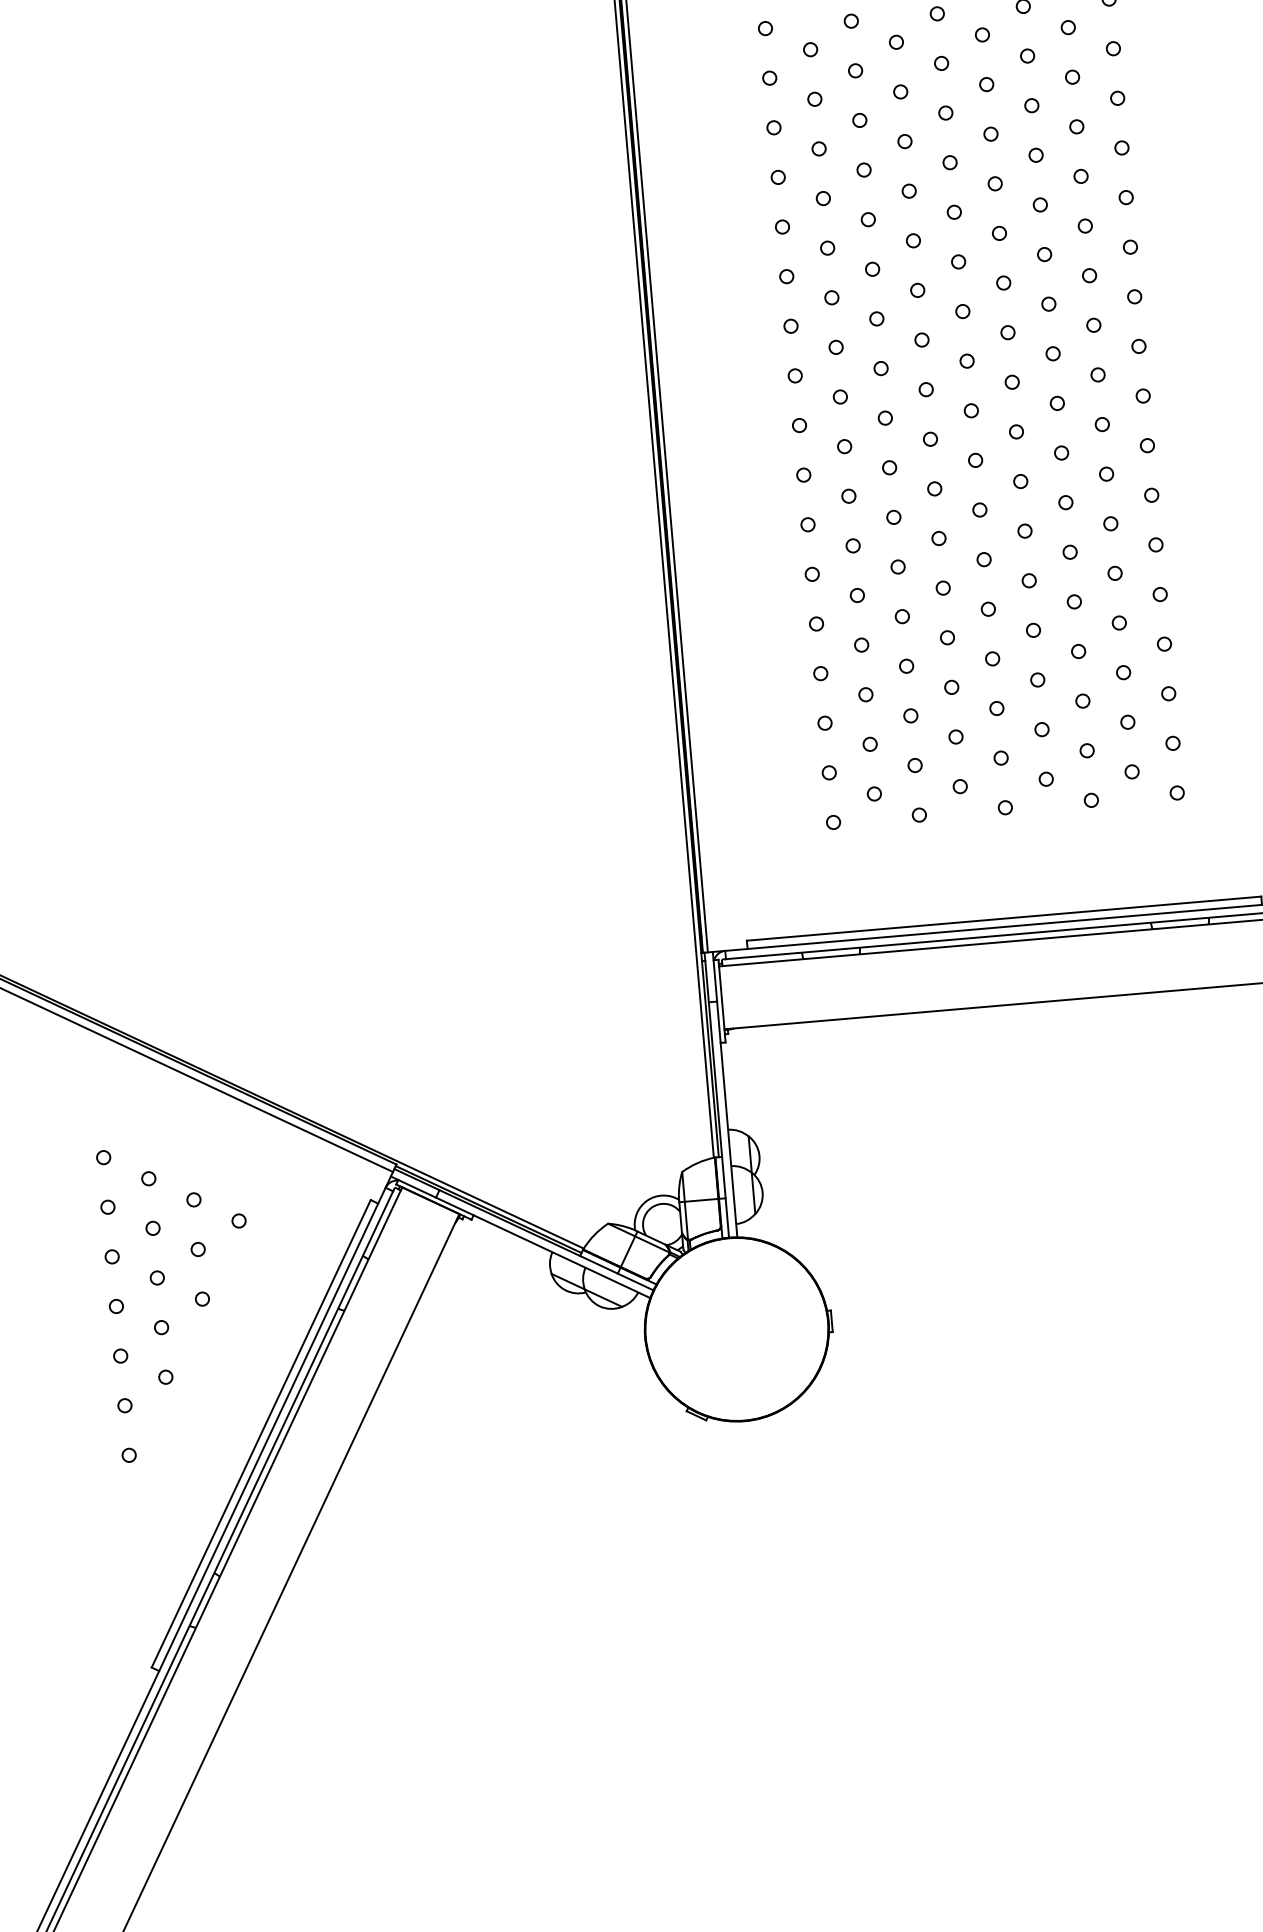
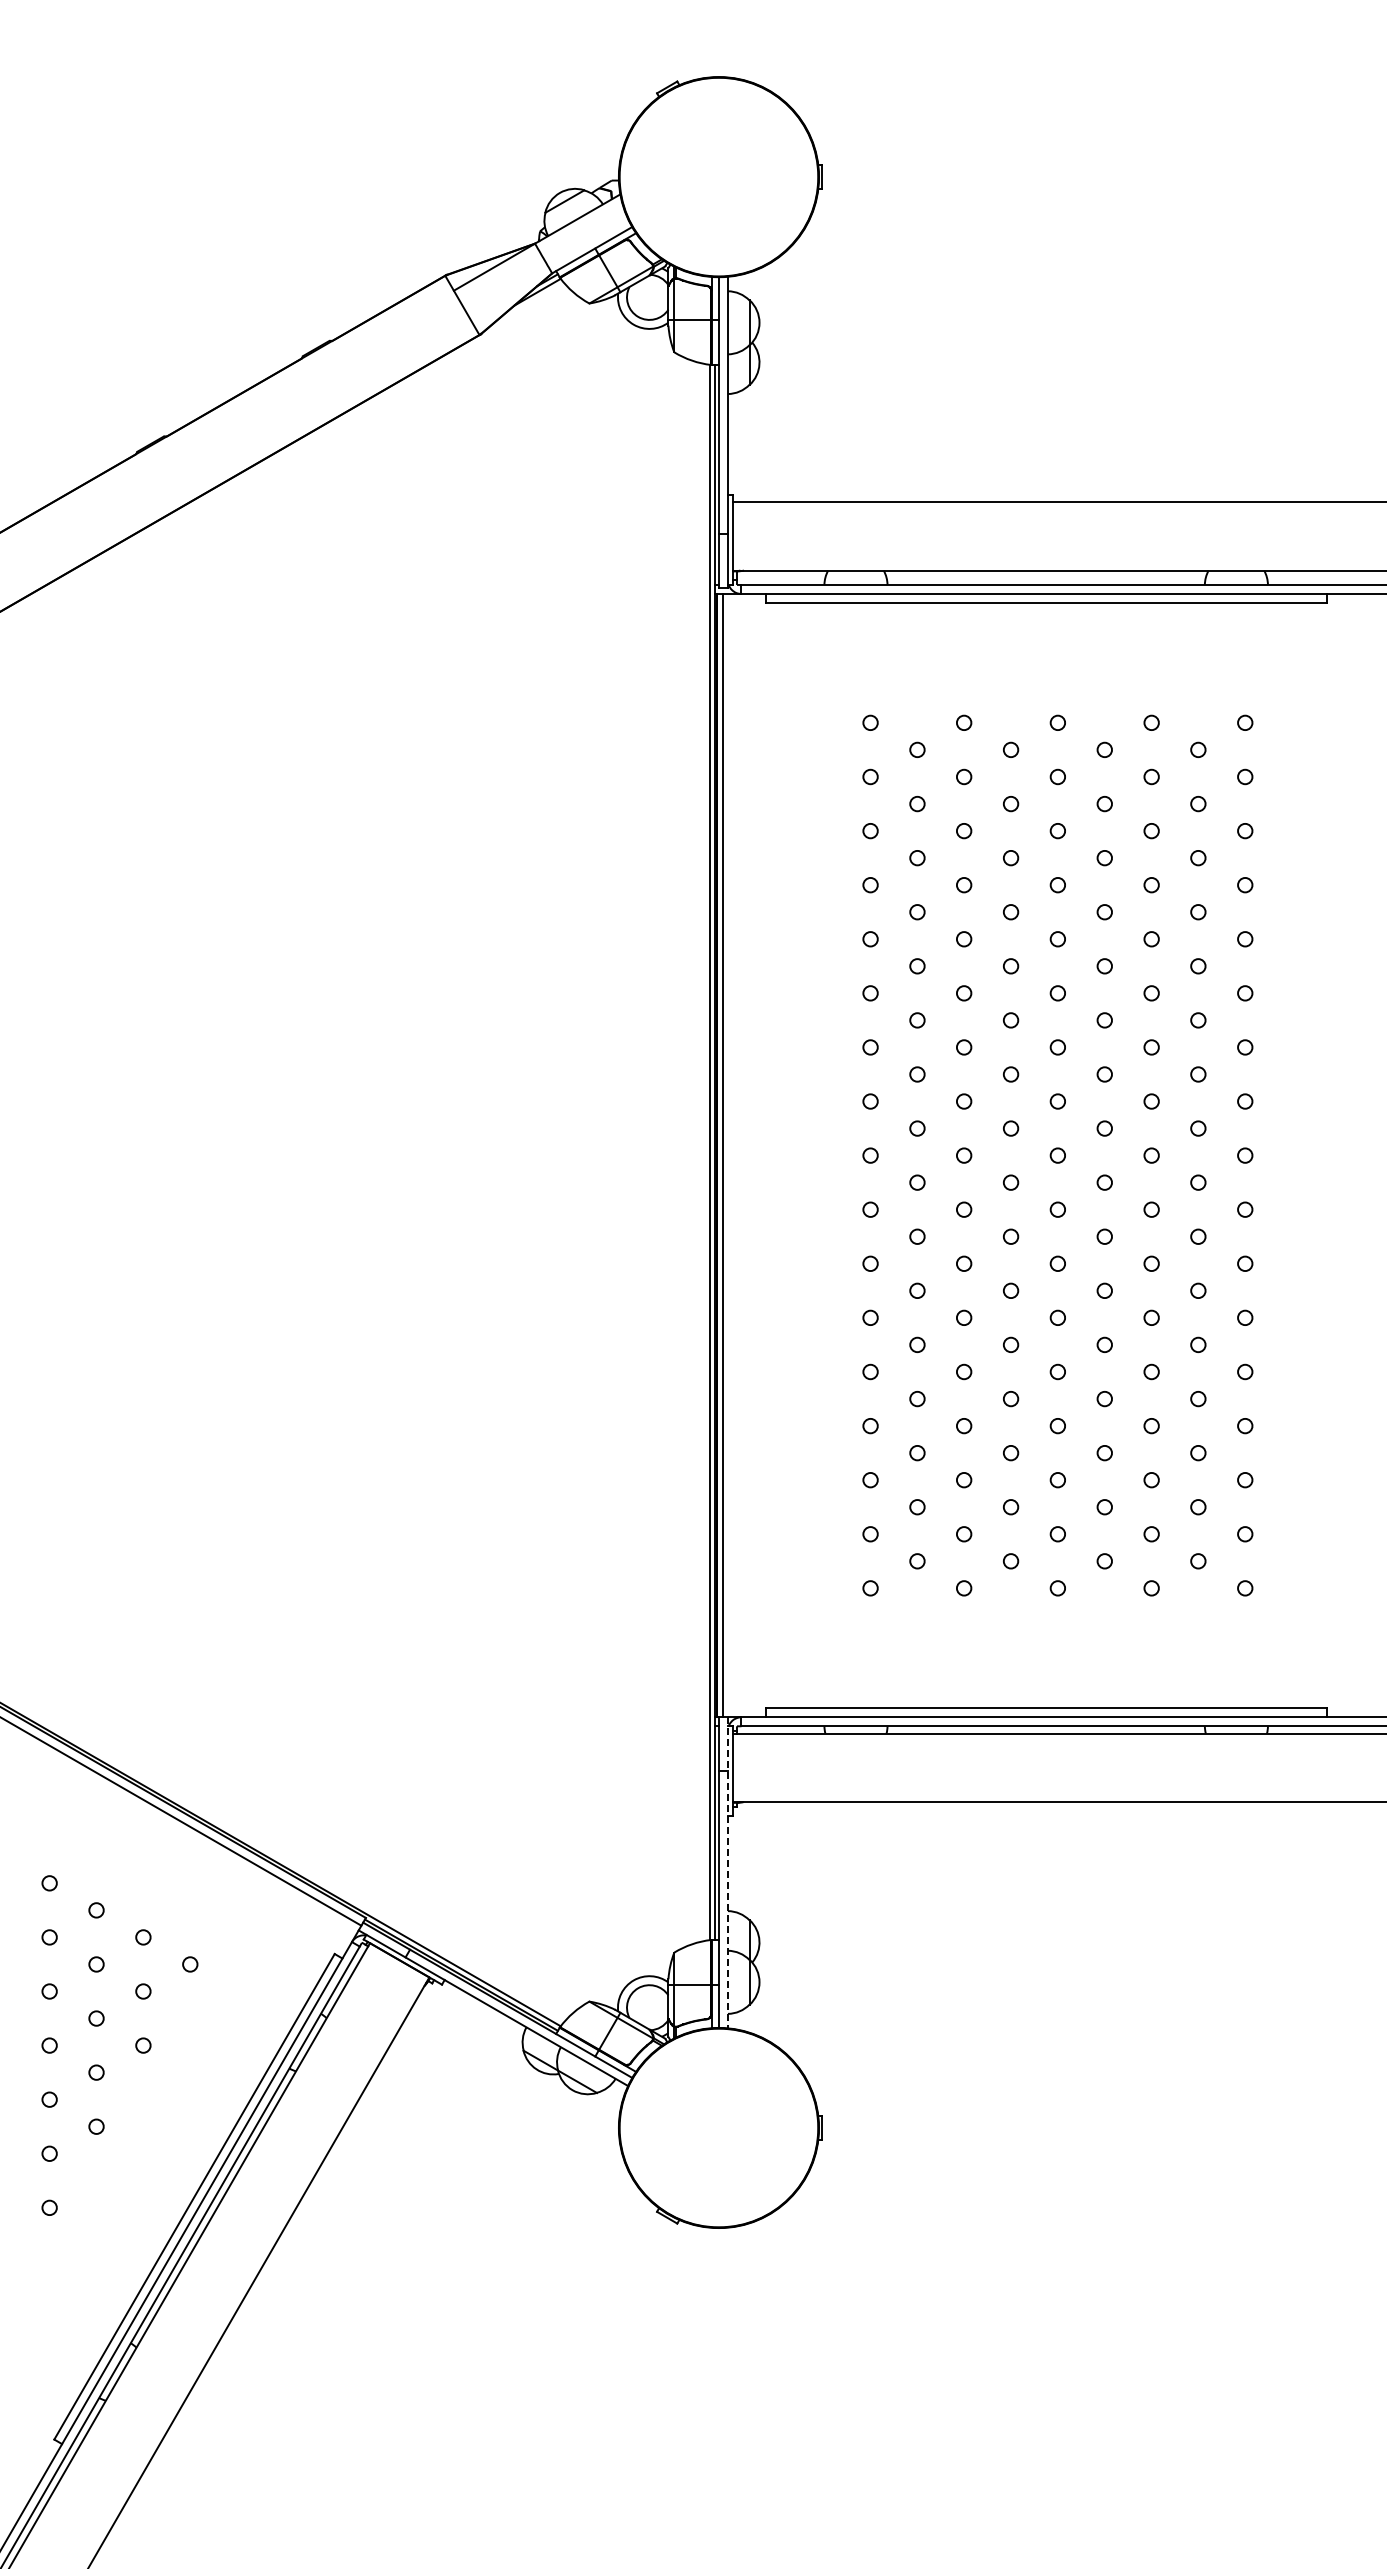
line: (724, 1094) -> (727, 1872), solid -> dashed

